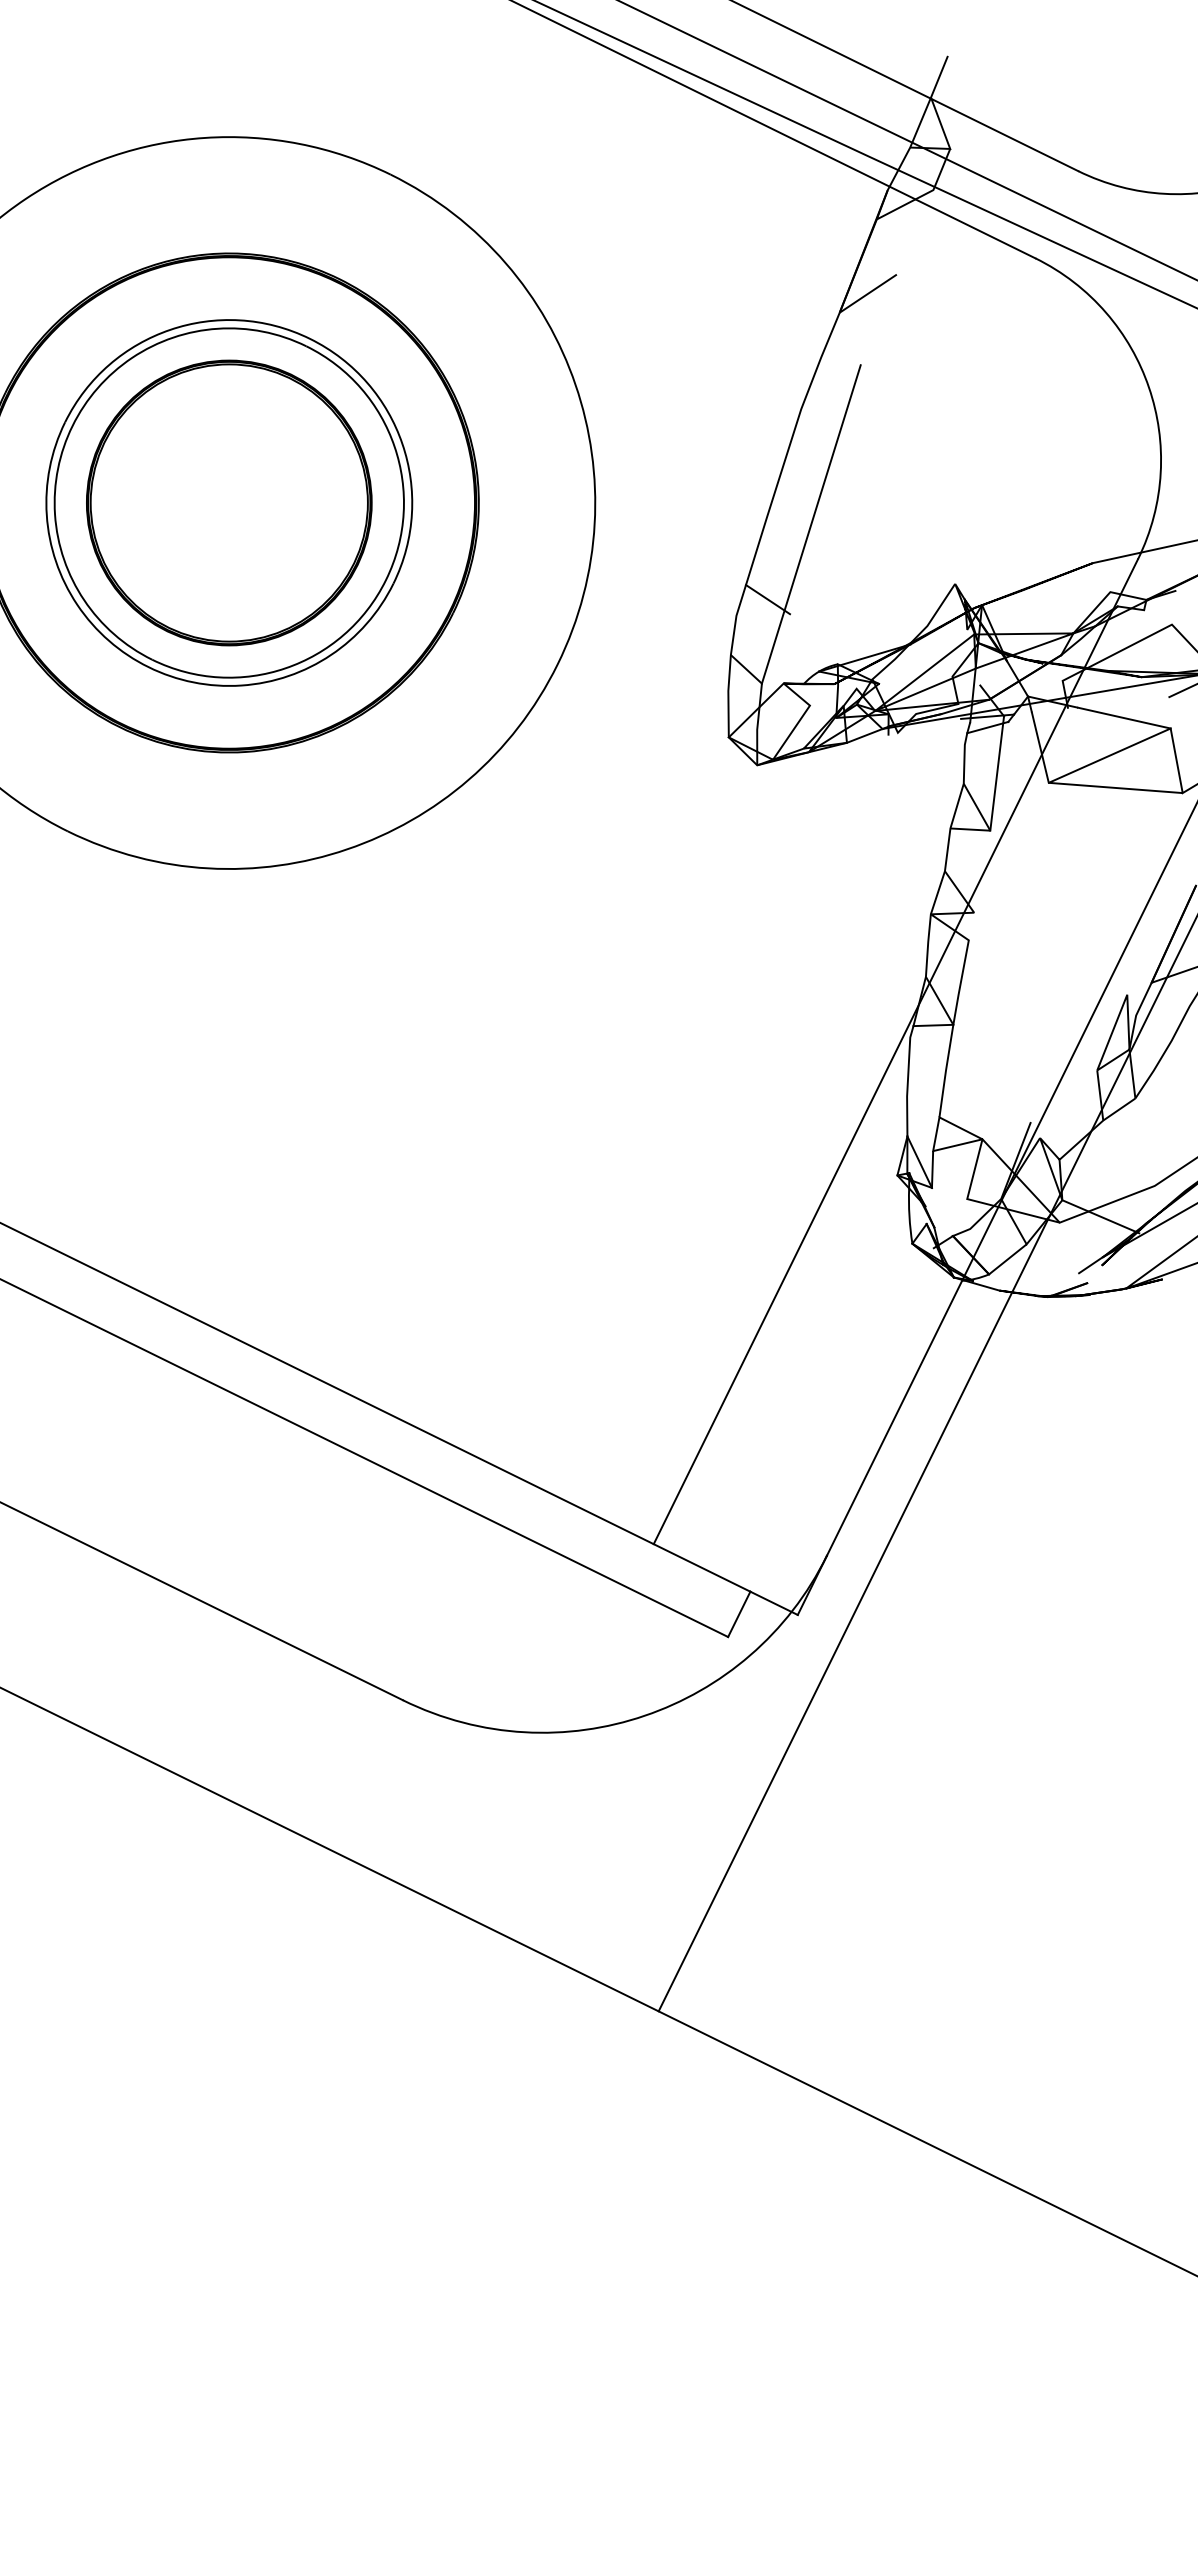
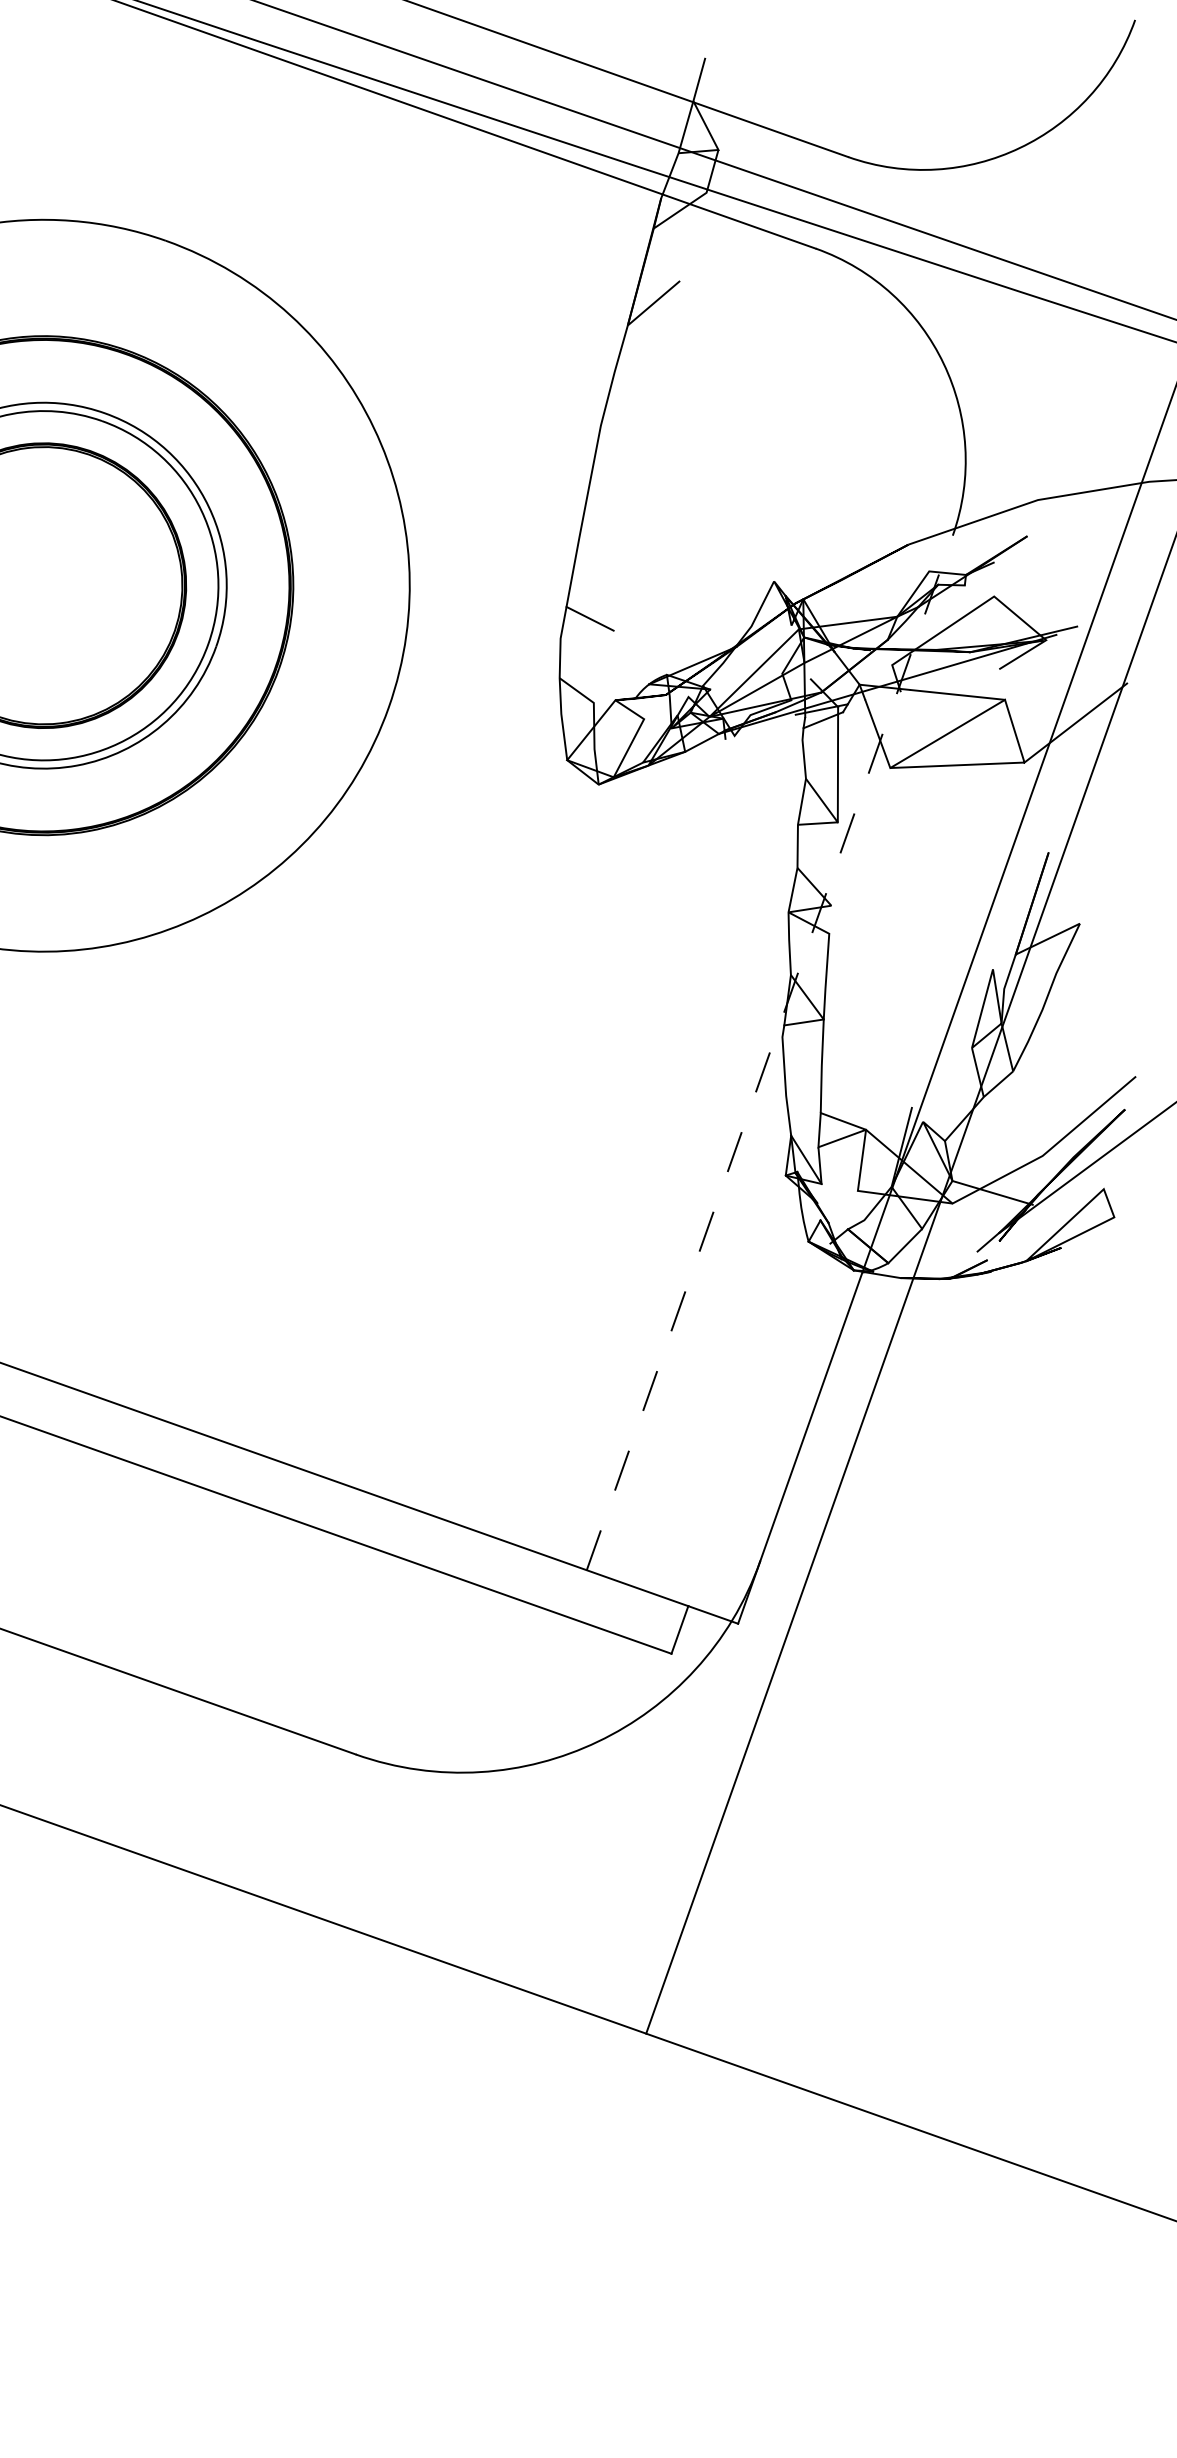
line: (810, 524) -> (623, 539), removed
line: (895, 1051) -> (769, 1052), solid -> dashed

